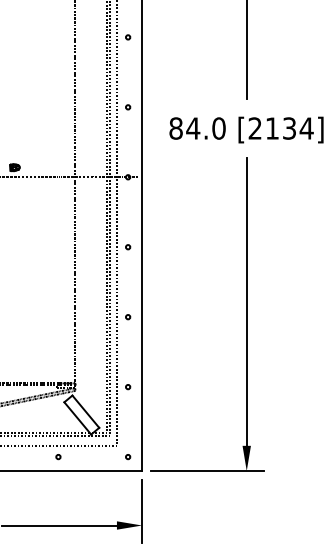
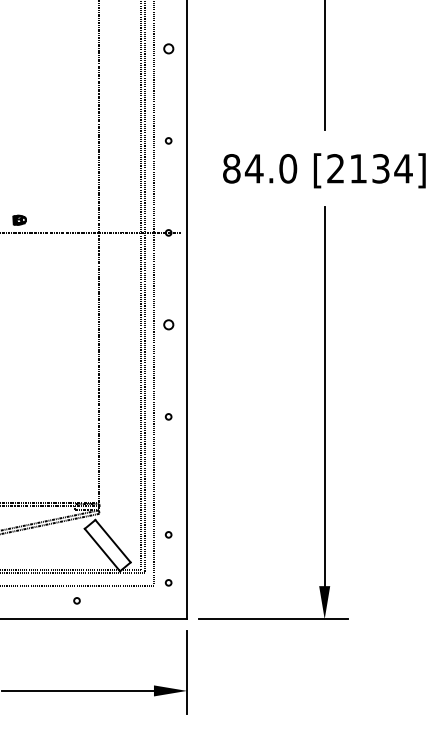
circle: (128, 37) -> (168, 48), size x1.6
circle: (128, 246) -> (168, 324), size x1.6
circle: (128, 386) -> (168, 534), moved
circle: (128, 456) -> (168, 582), moved

